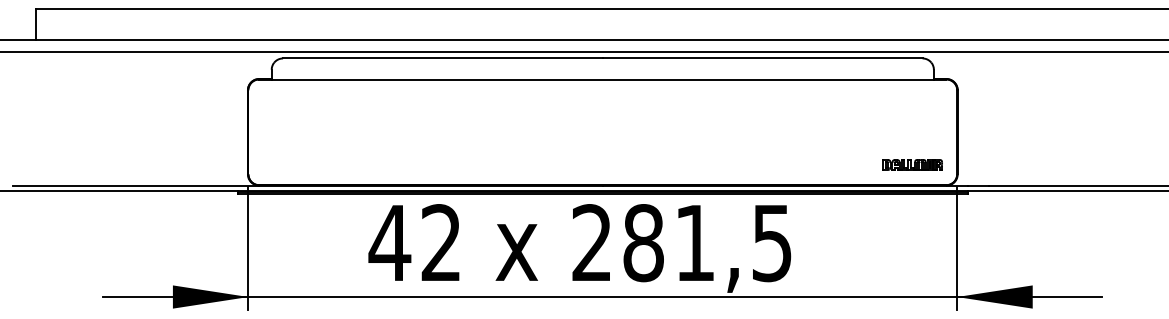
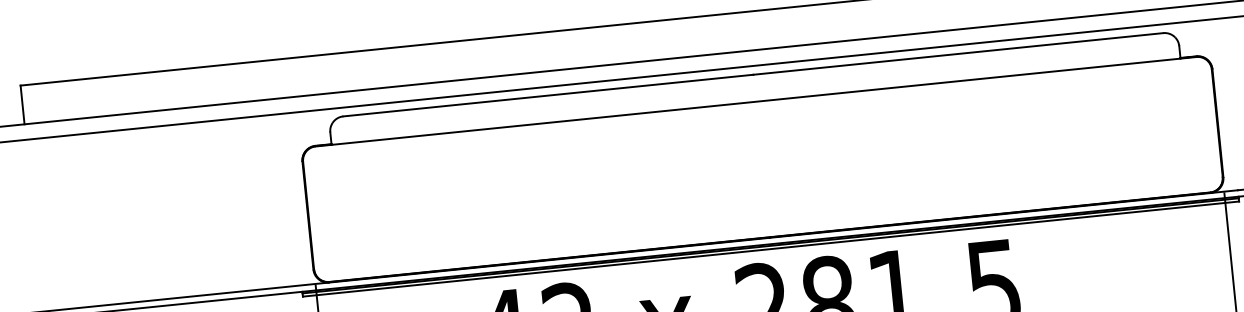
part: (912, 164) -> (1164, 170), removed

